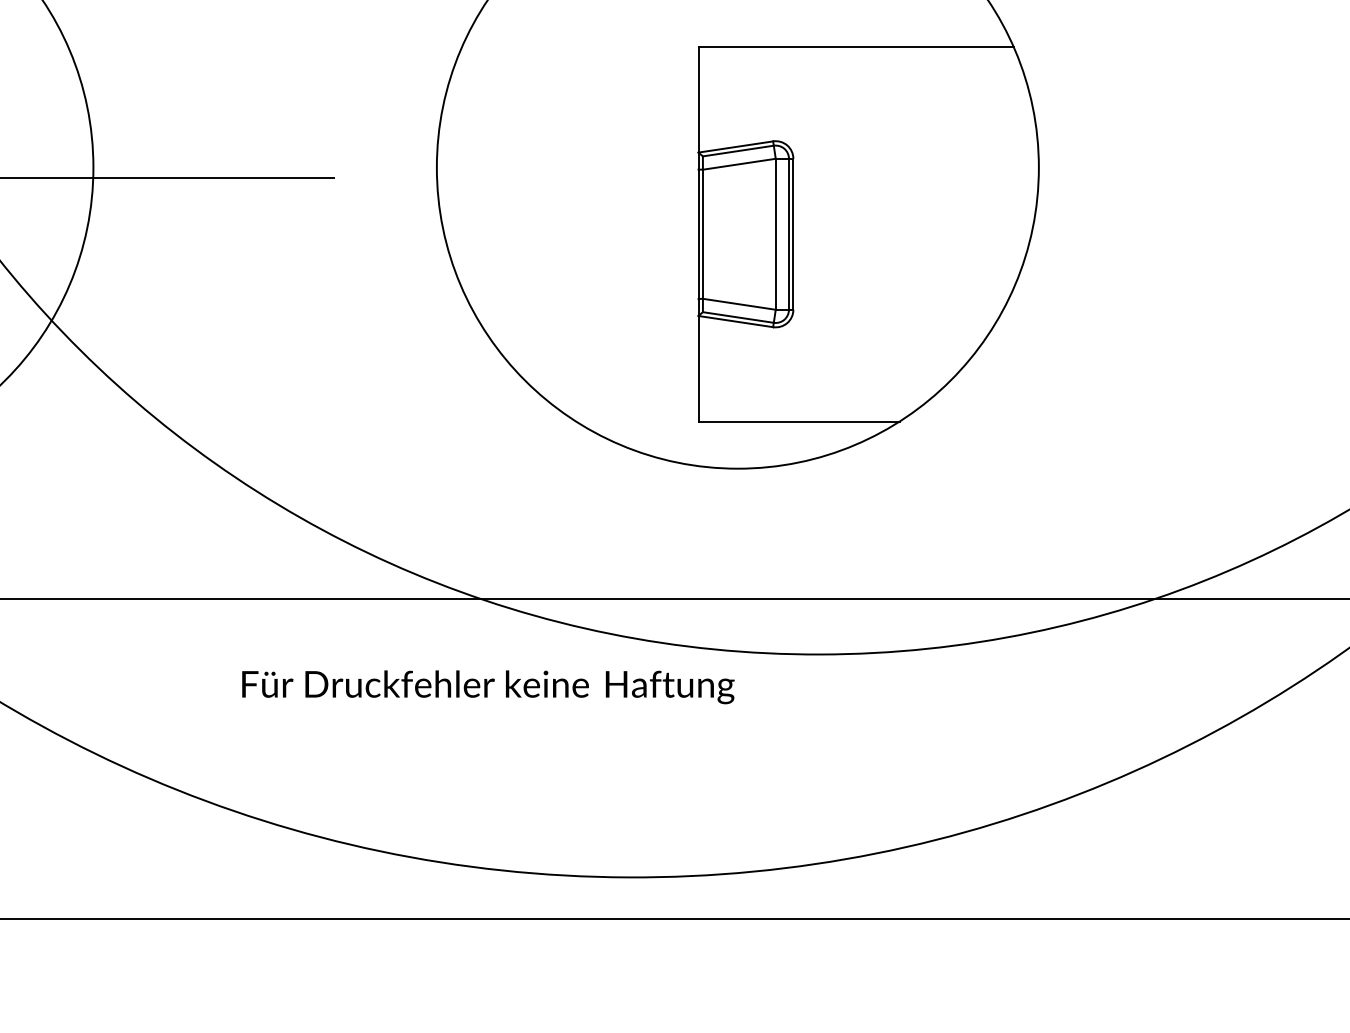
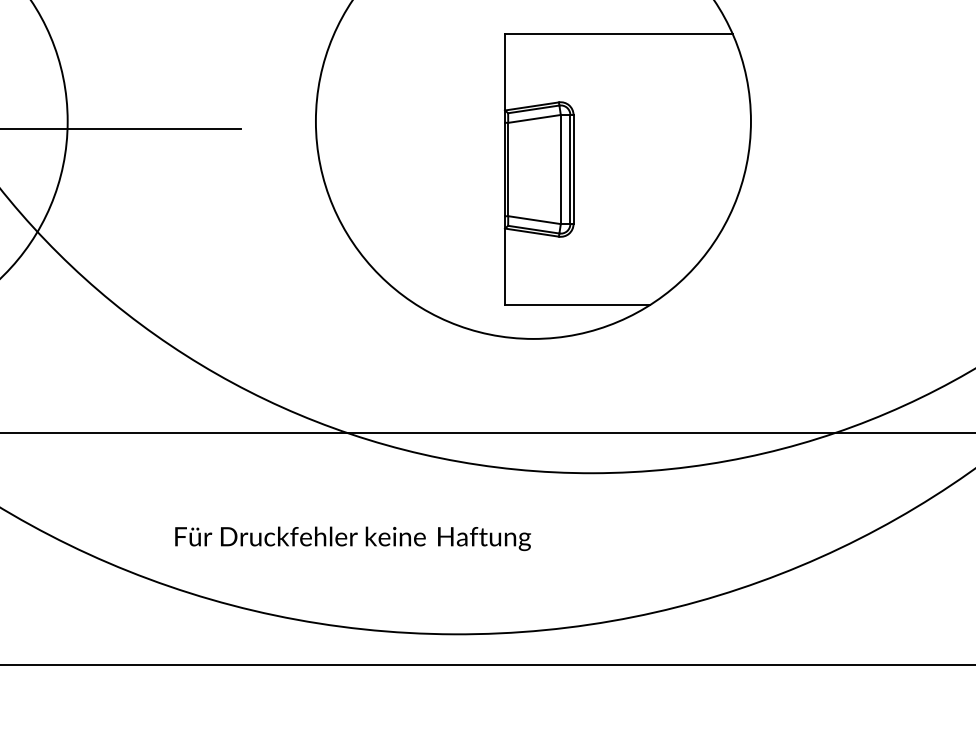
text: (488, 687) -> (353, 538), moved

